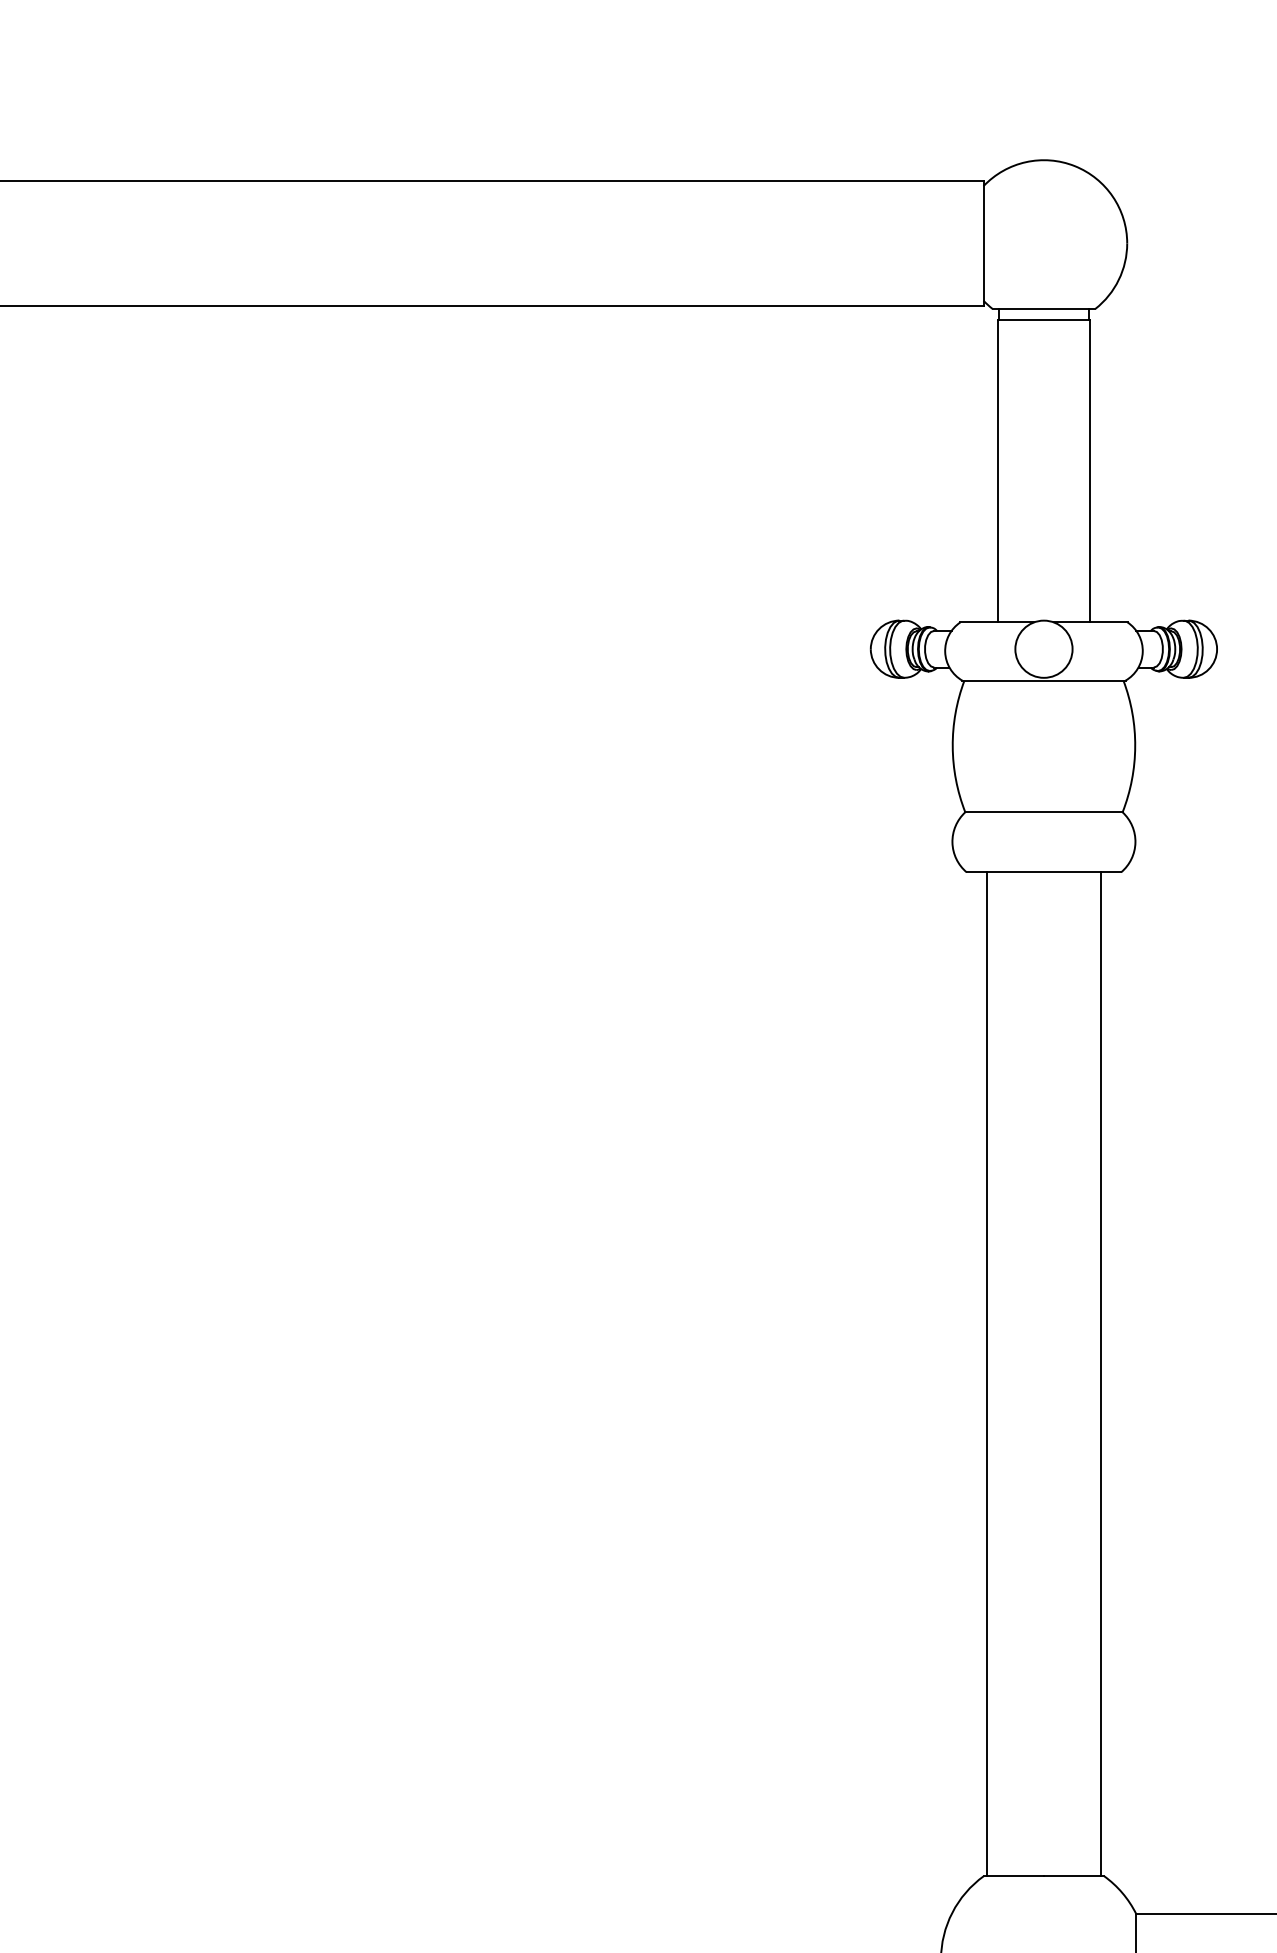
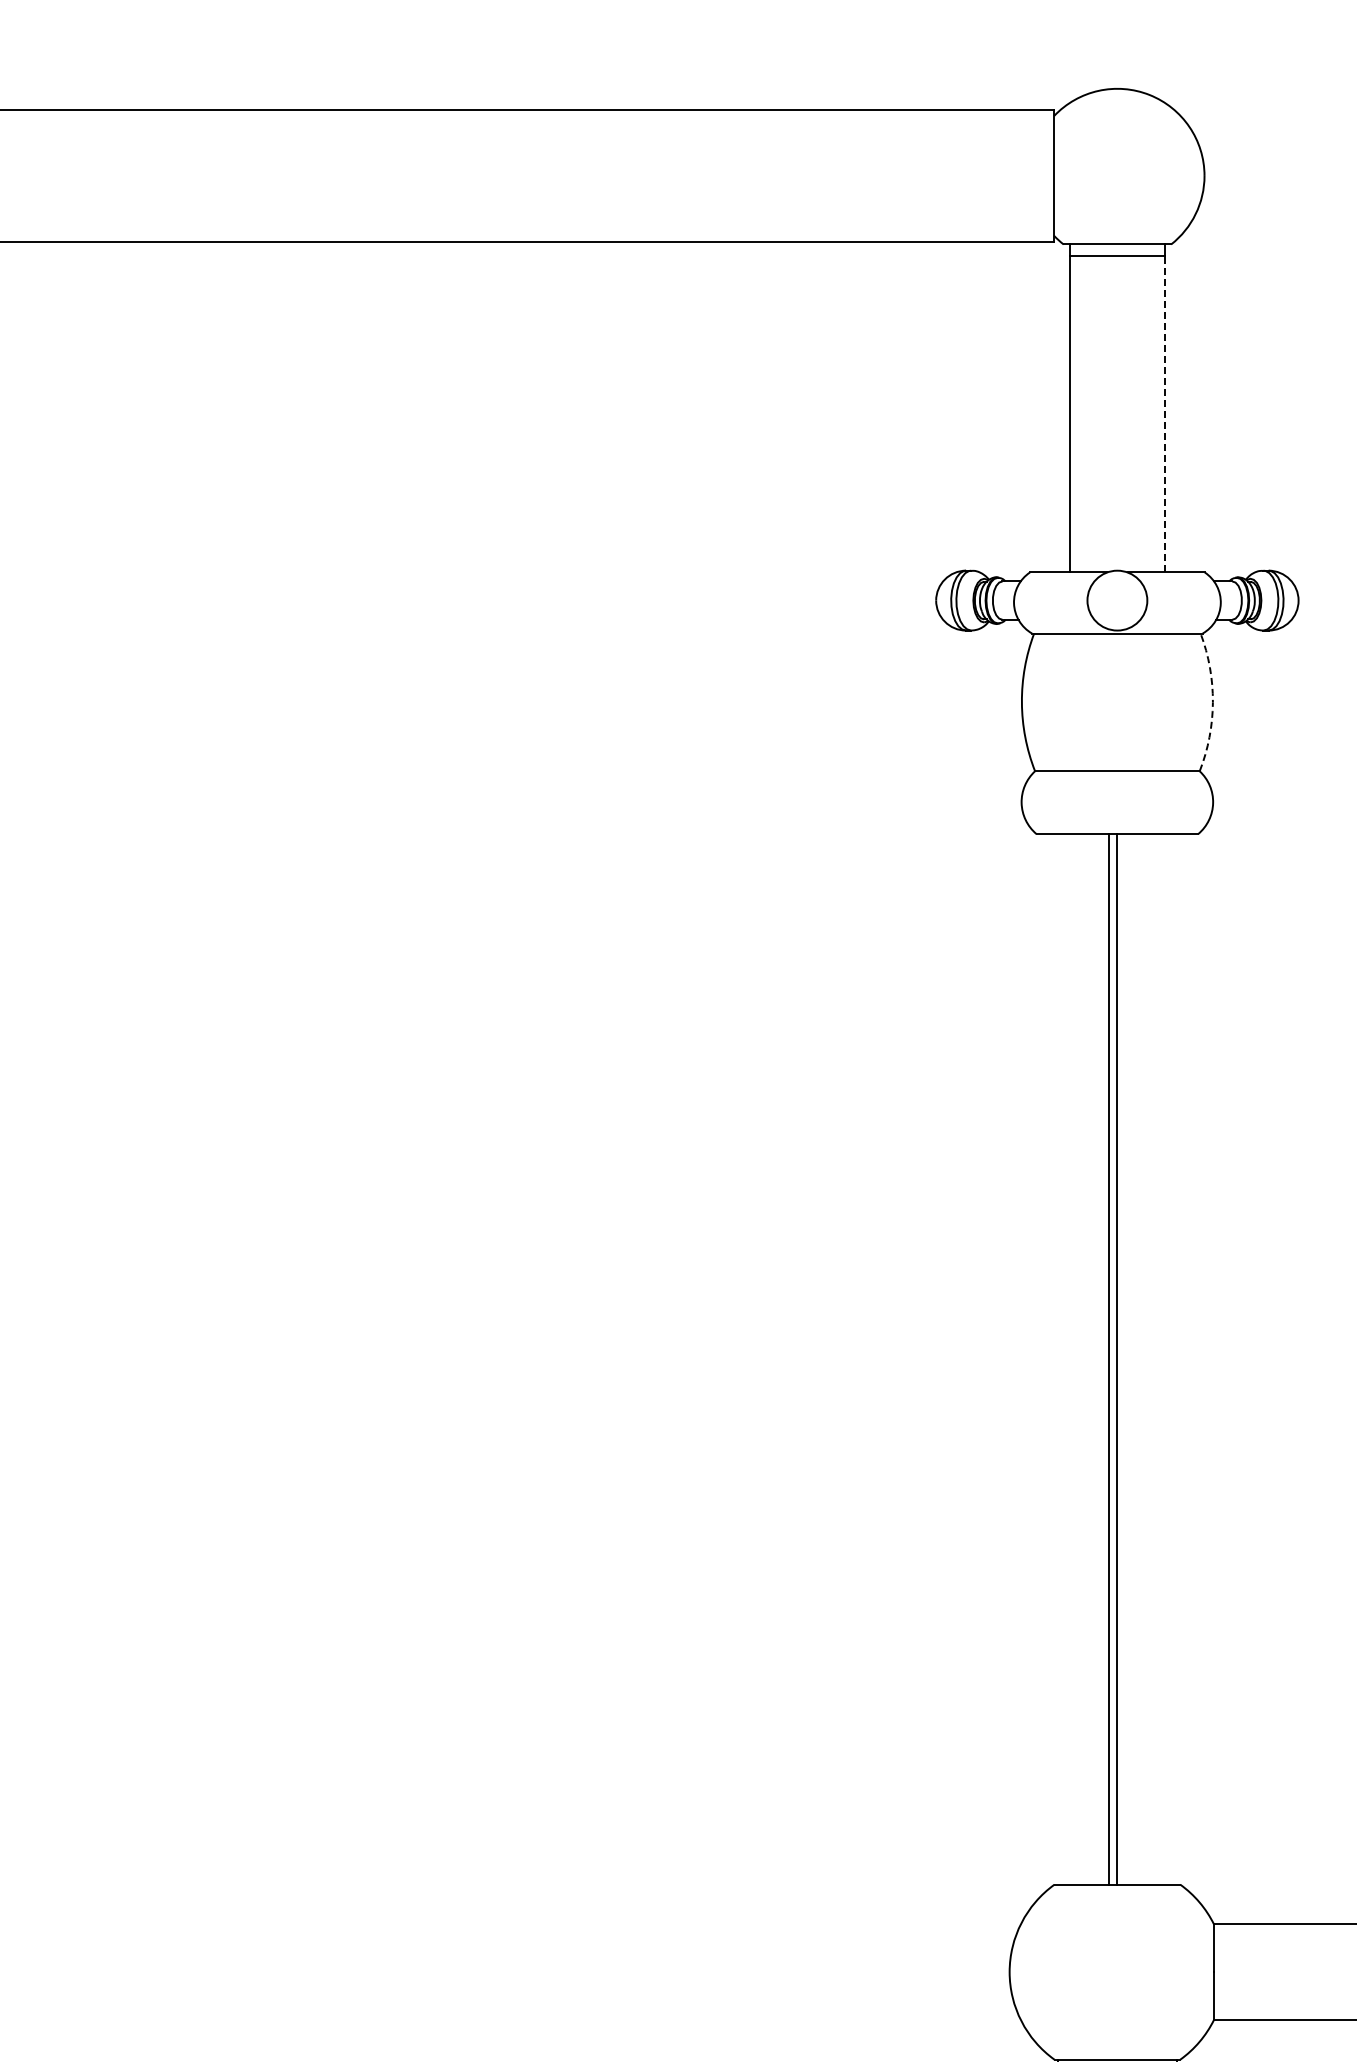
line: (1089, 470) -> (1165, 413), solid -> dashed
arc: (1134, 746) -> (1212, 702), solid -> dashed
line: (986, 1374) -> (1108, 1359), moved
line: (1101, 1374) -> (1117, 1359), moved

